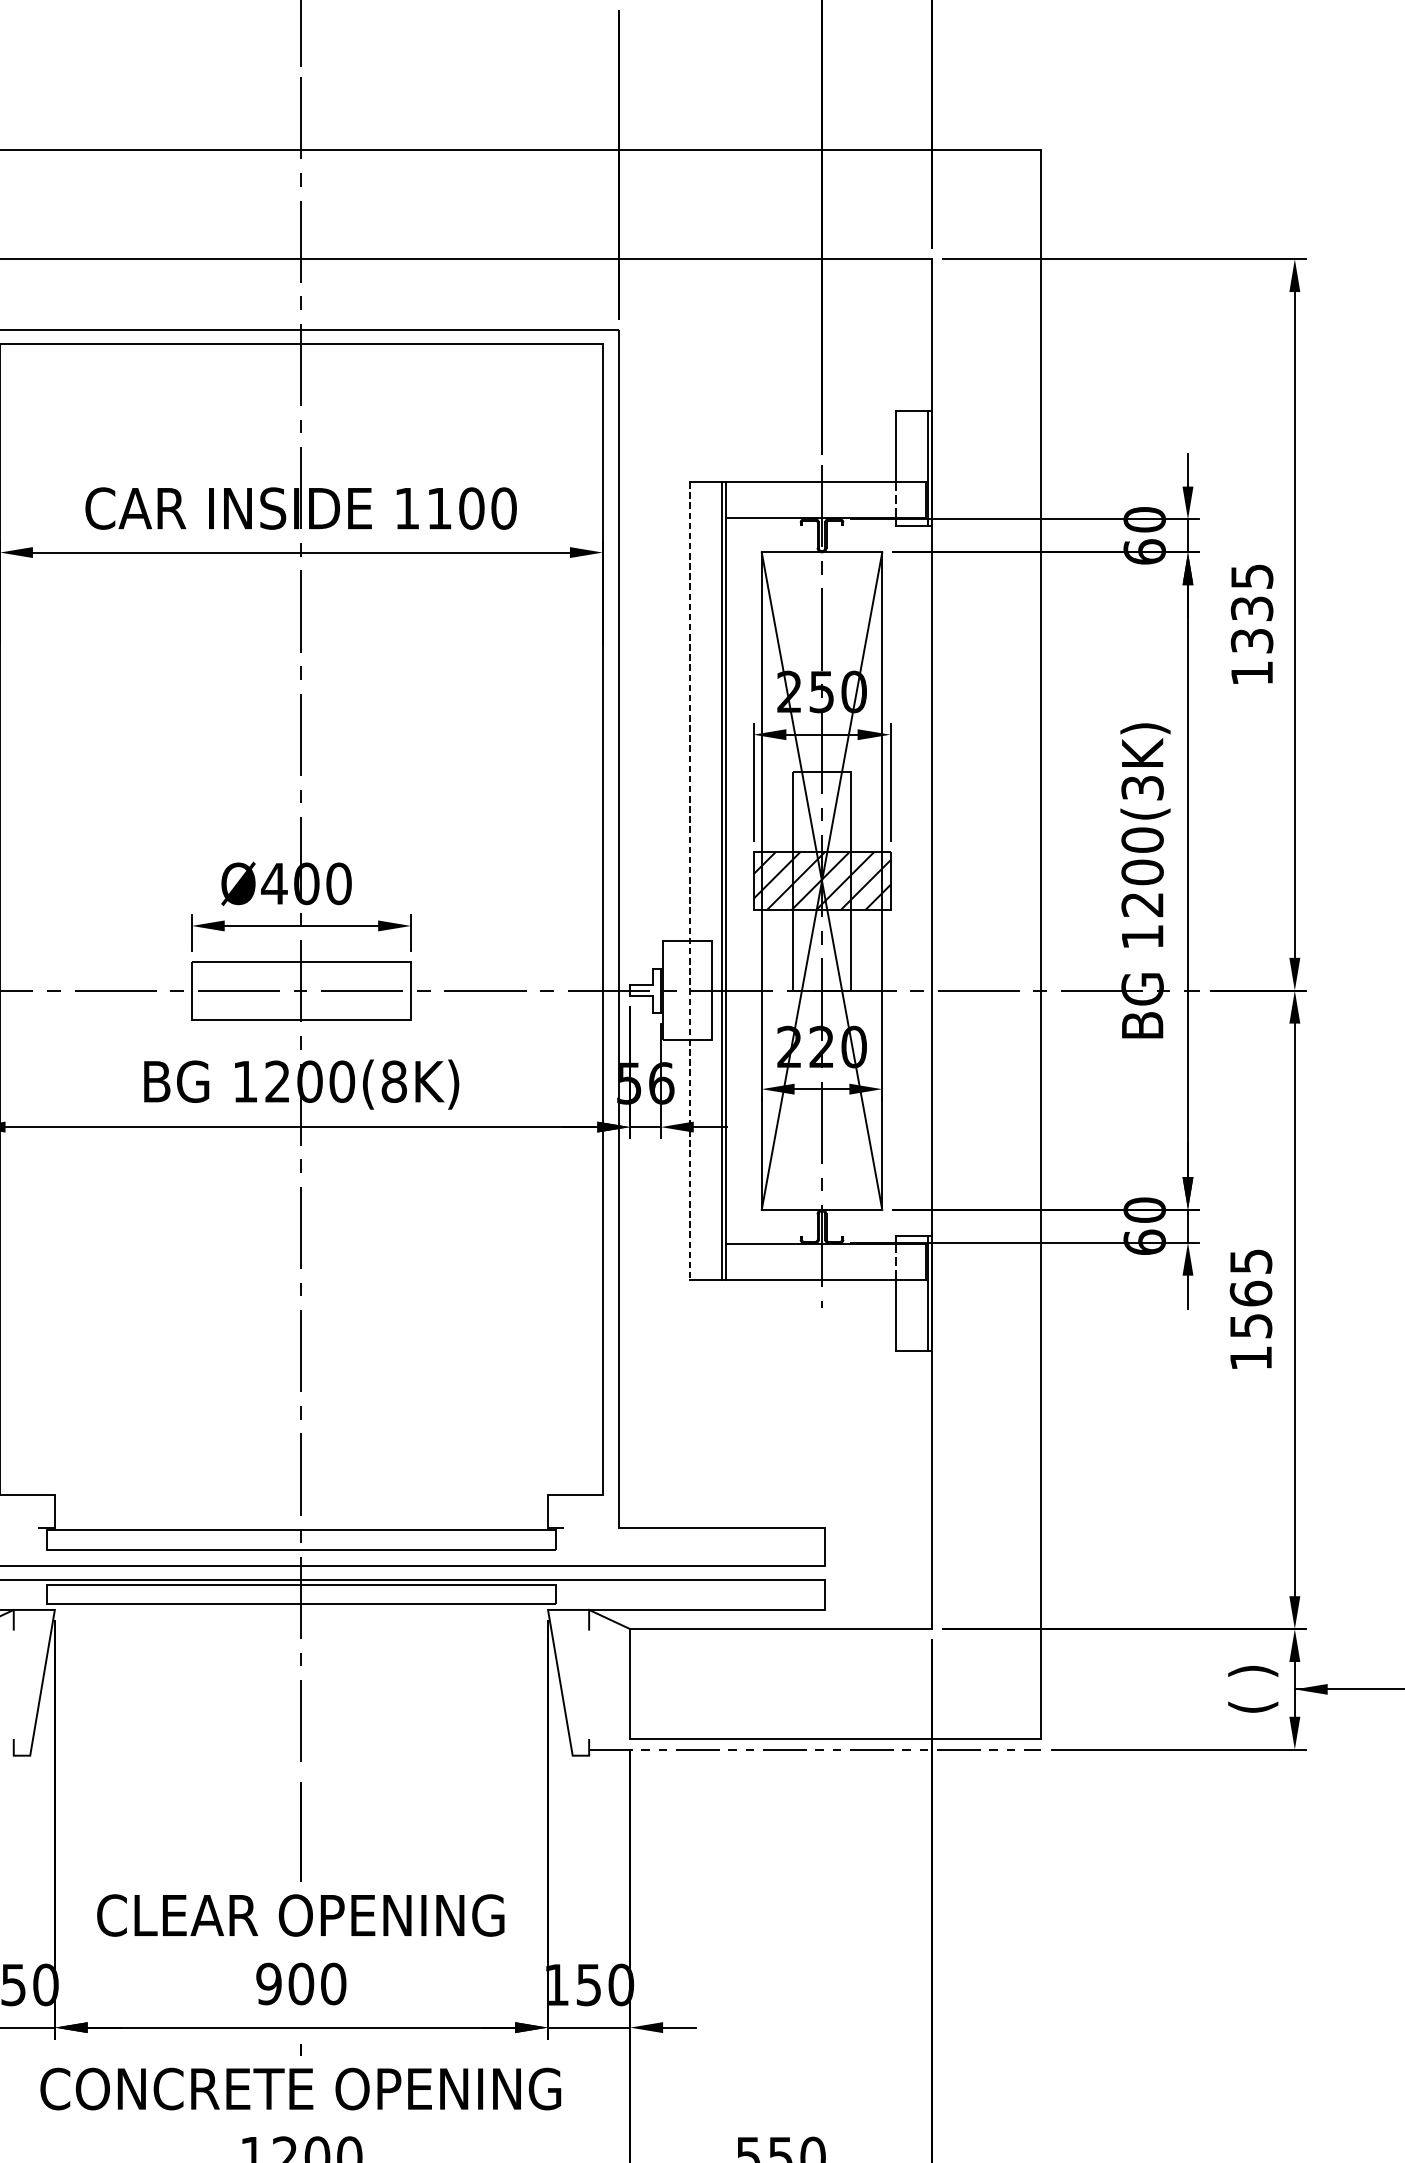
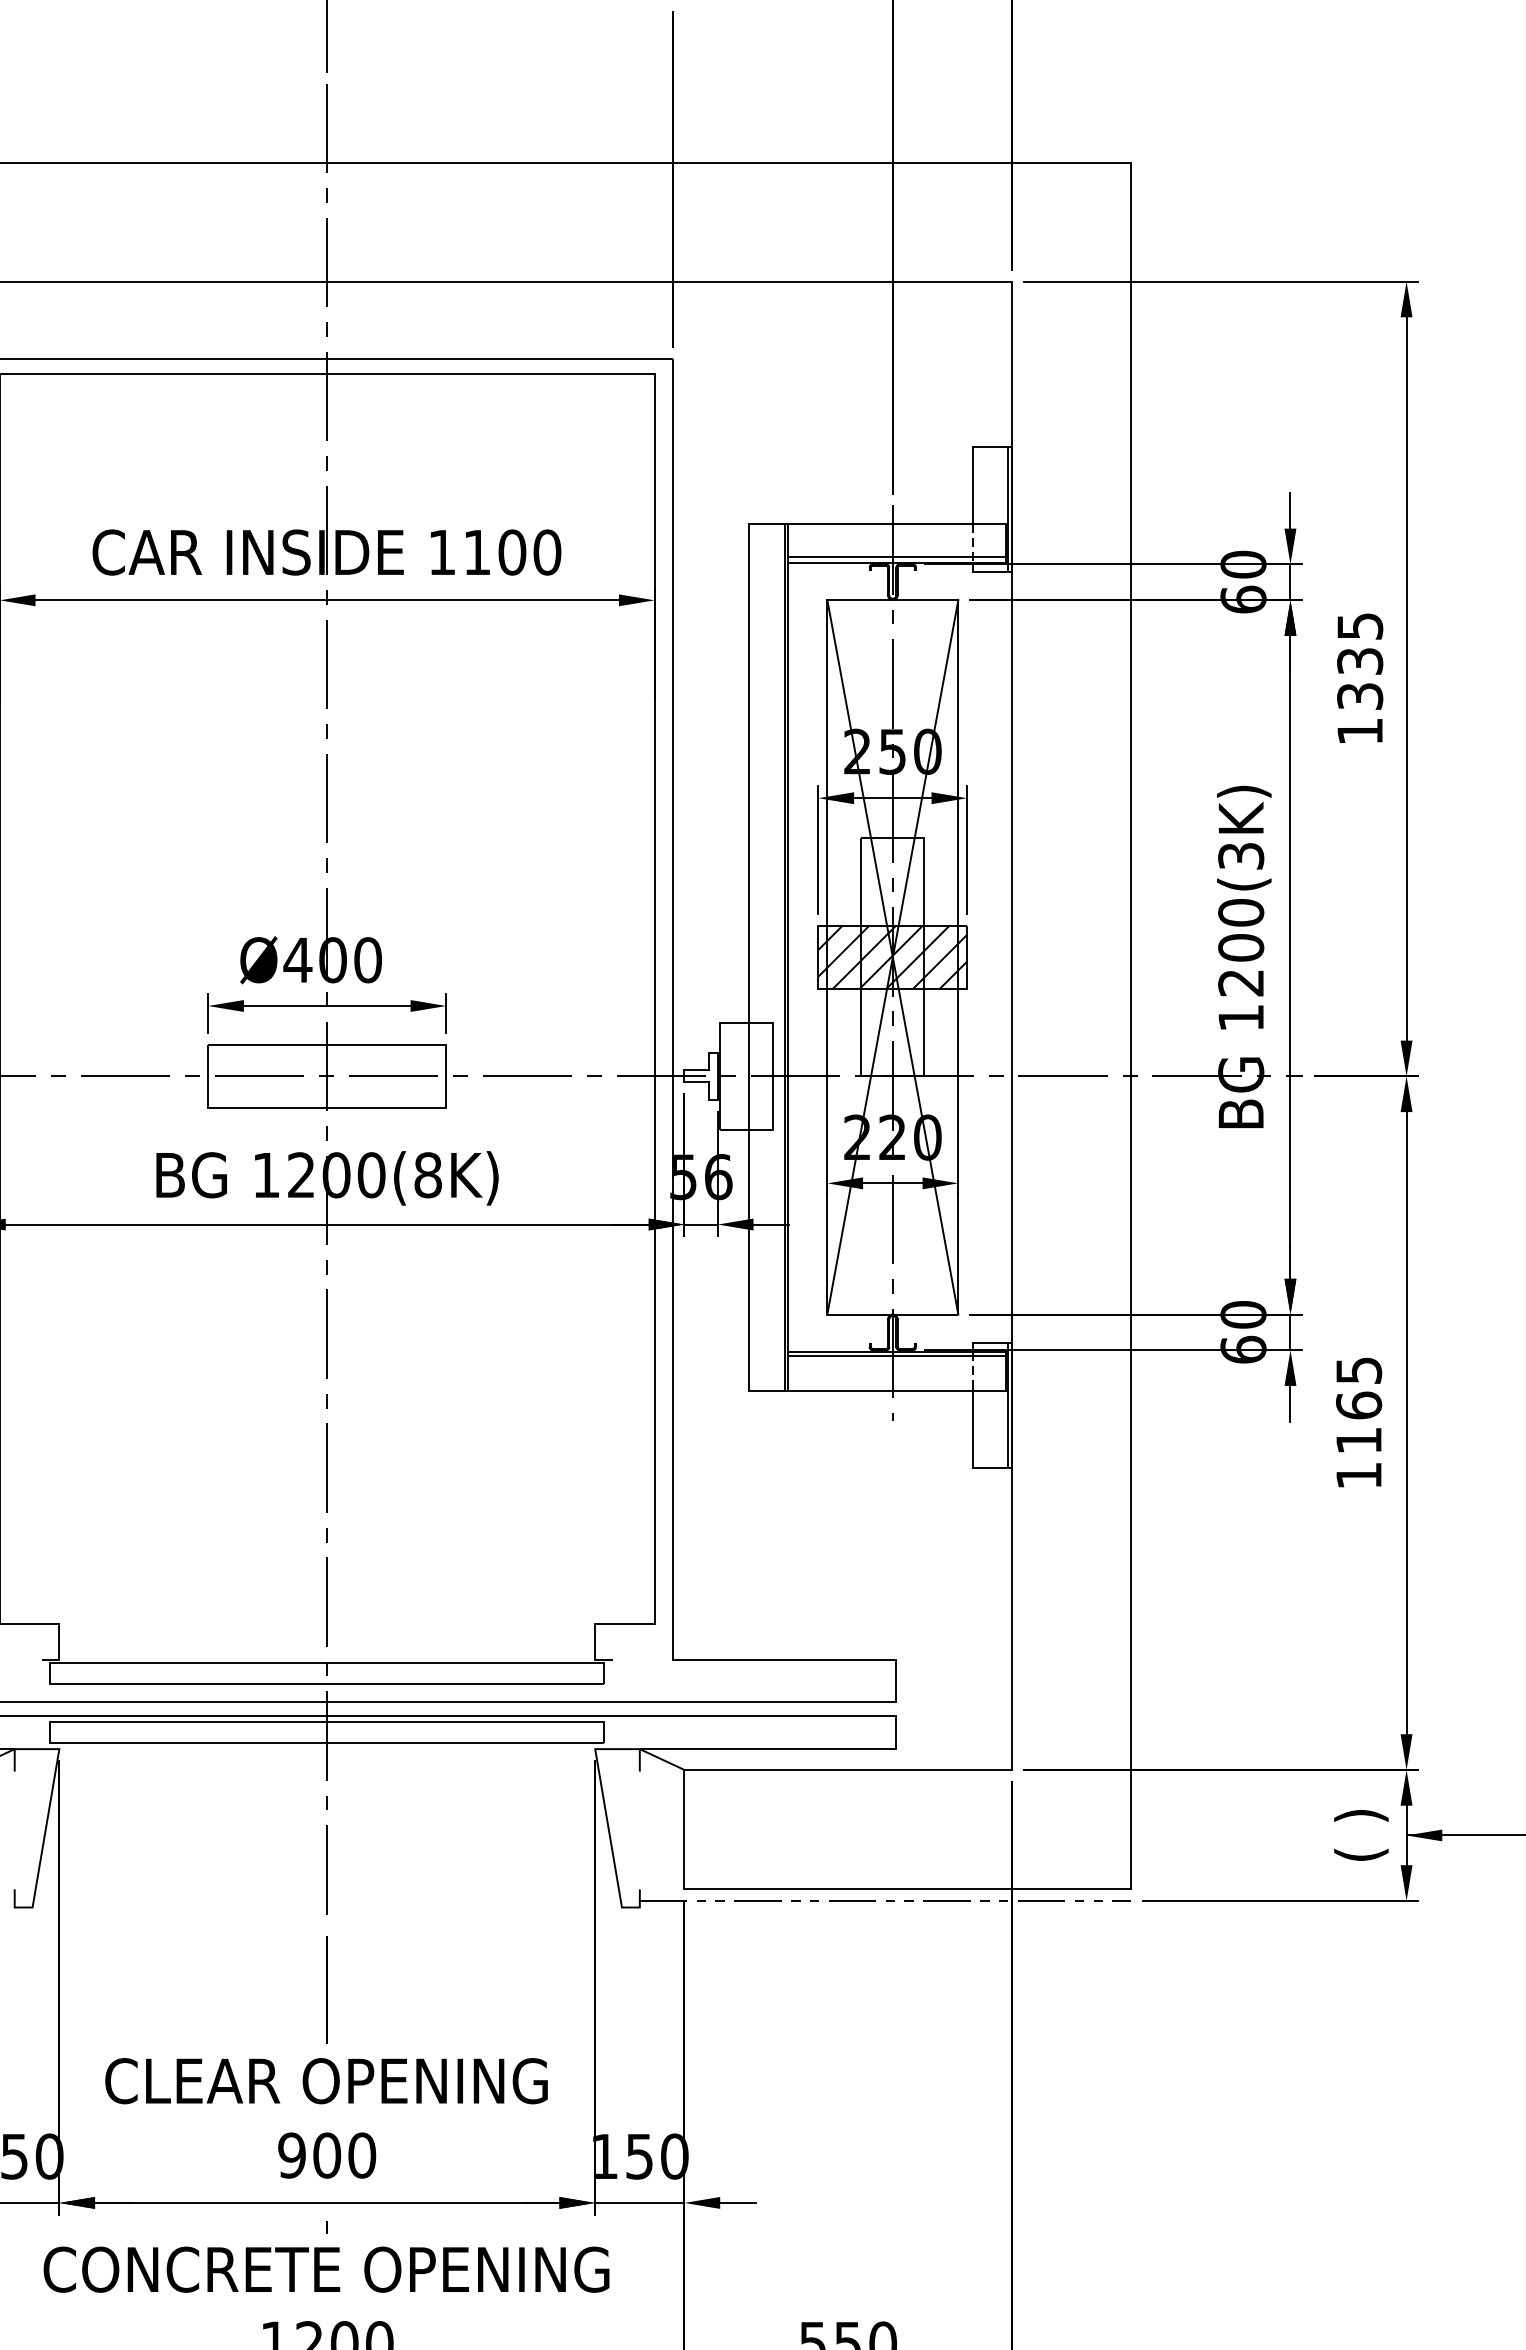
line: (825, 513) -> (896, 557), added
line: (690, 881) -> (749, 957), dashed -> solid
line: (825, 1247) -> (896, 1355), added
text: (1251, 1325) -> (1359, 1440), 1565 -> 1165

